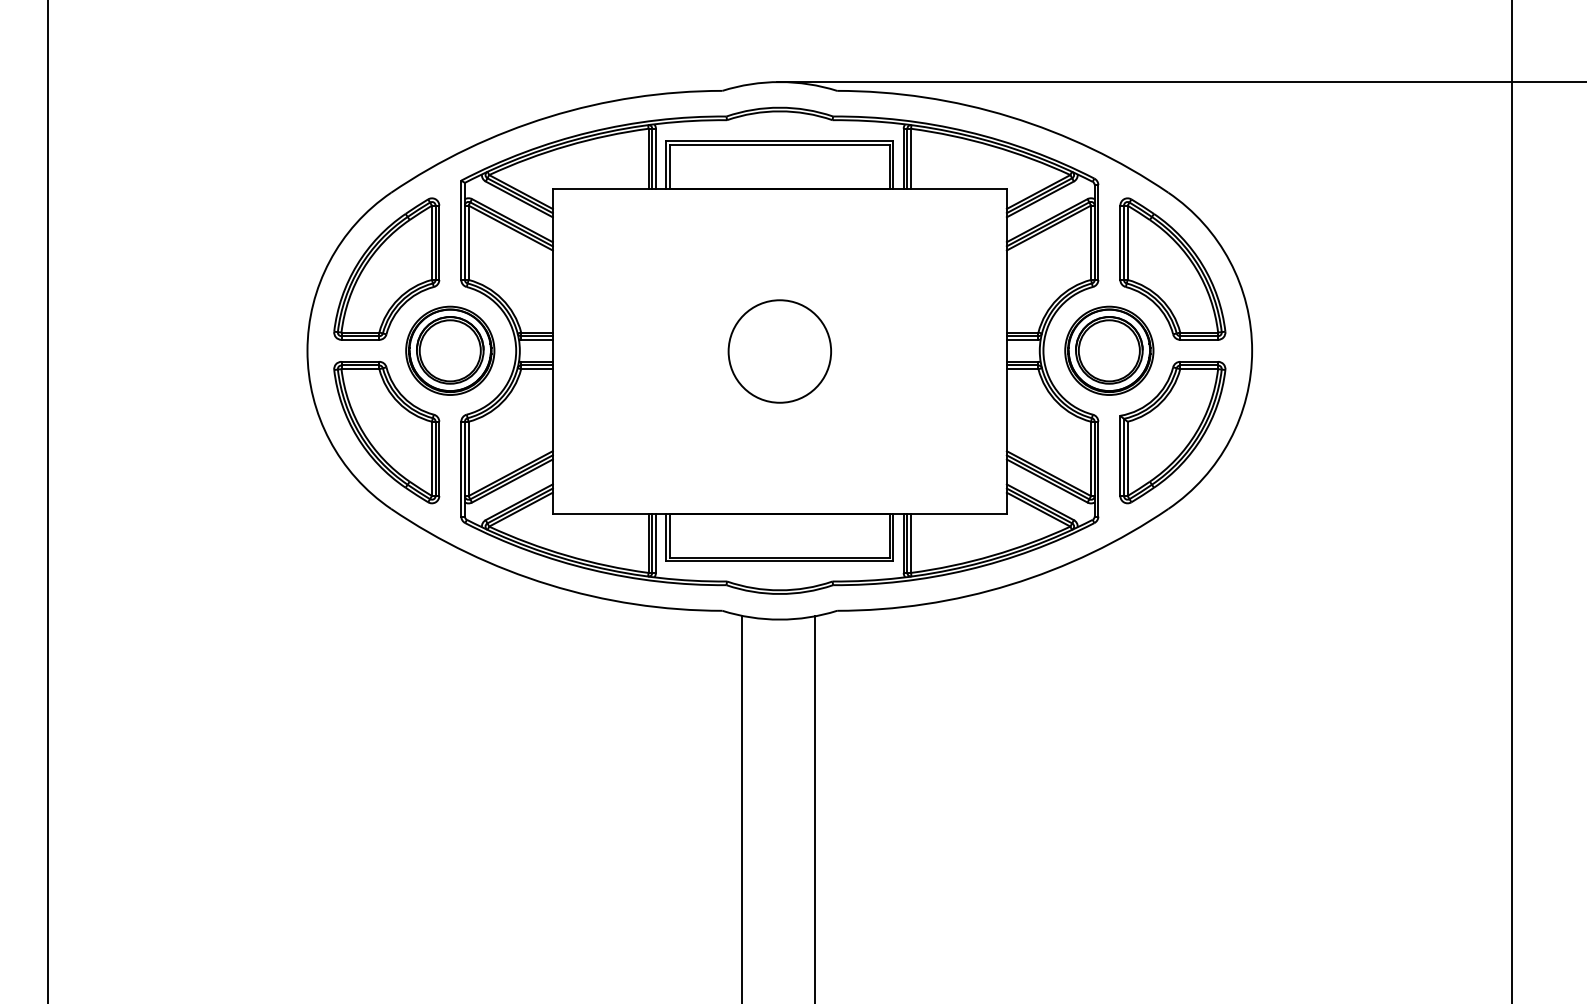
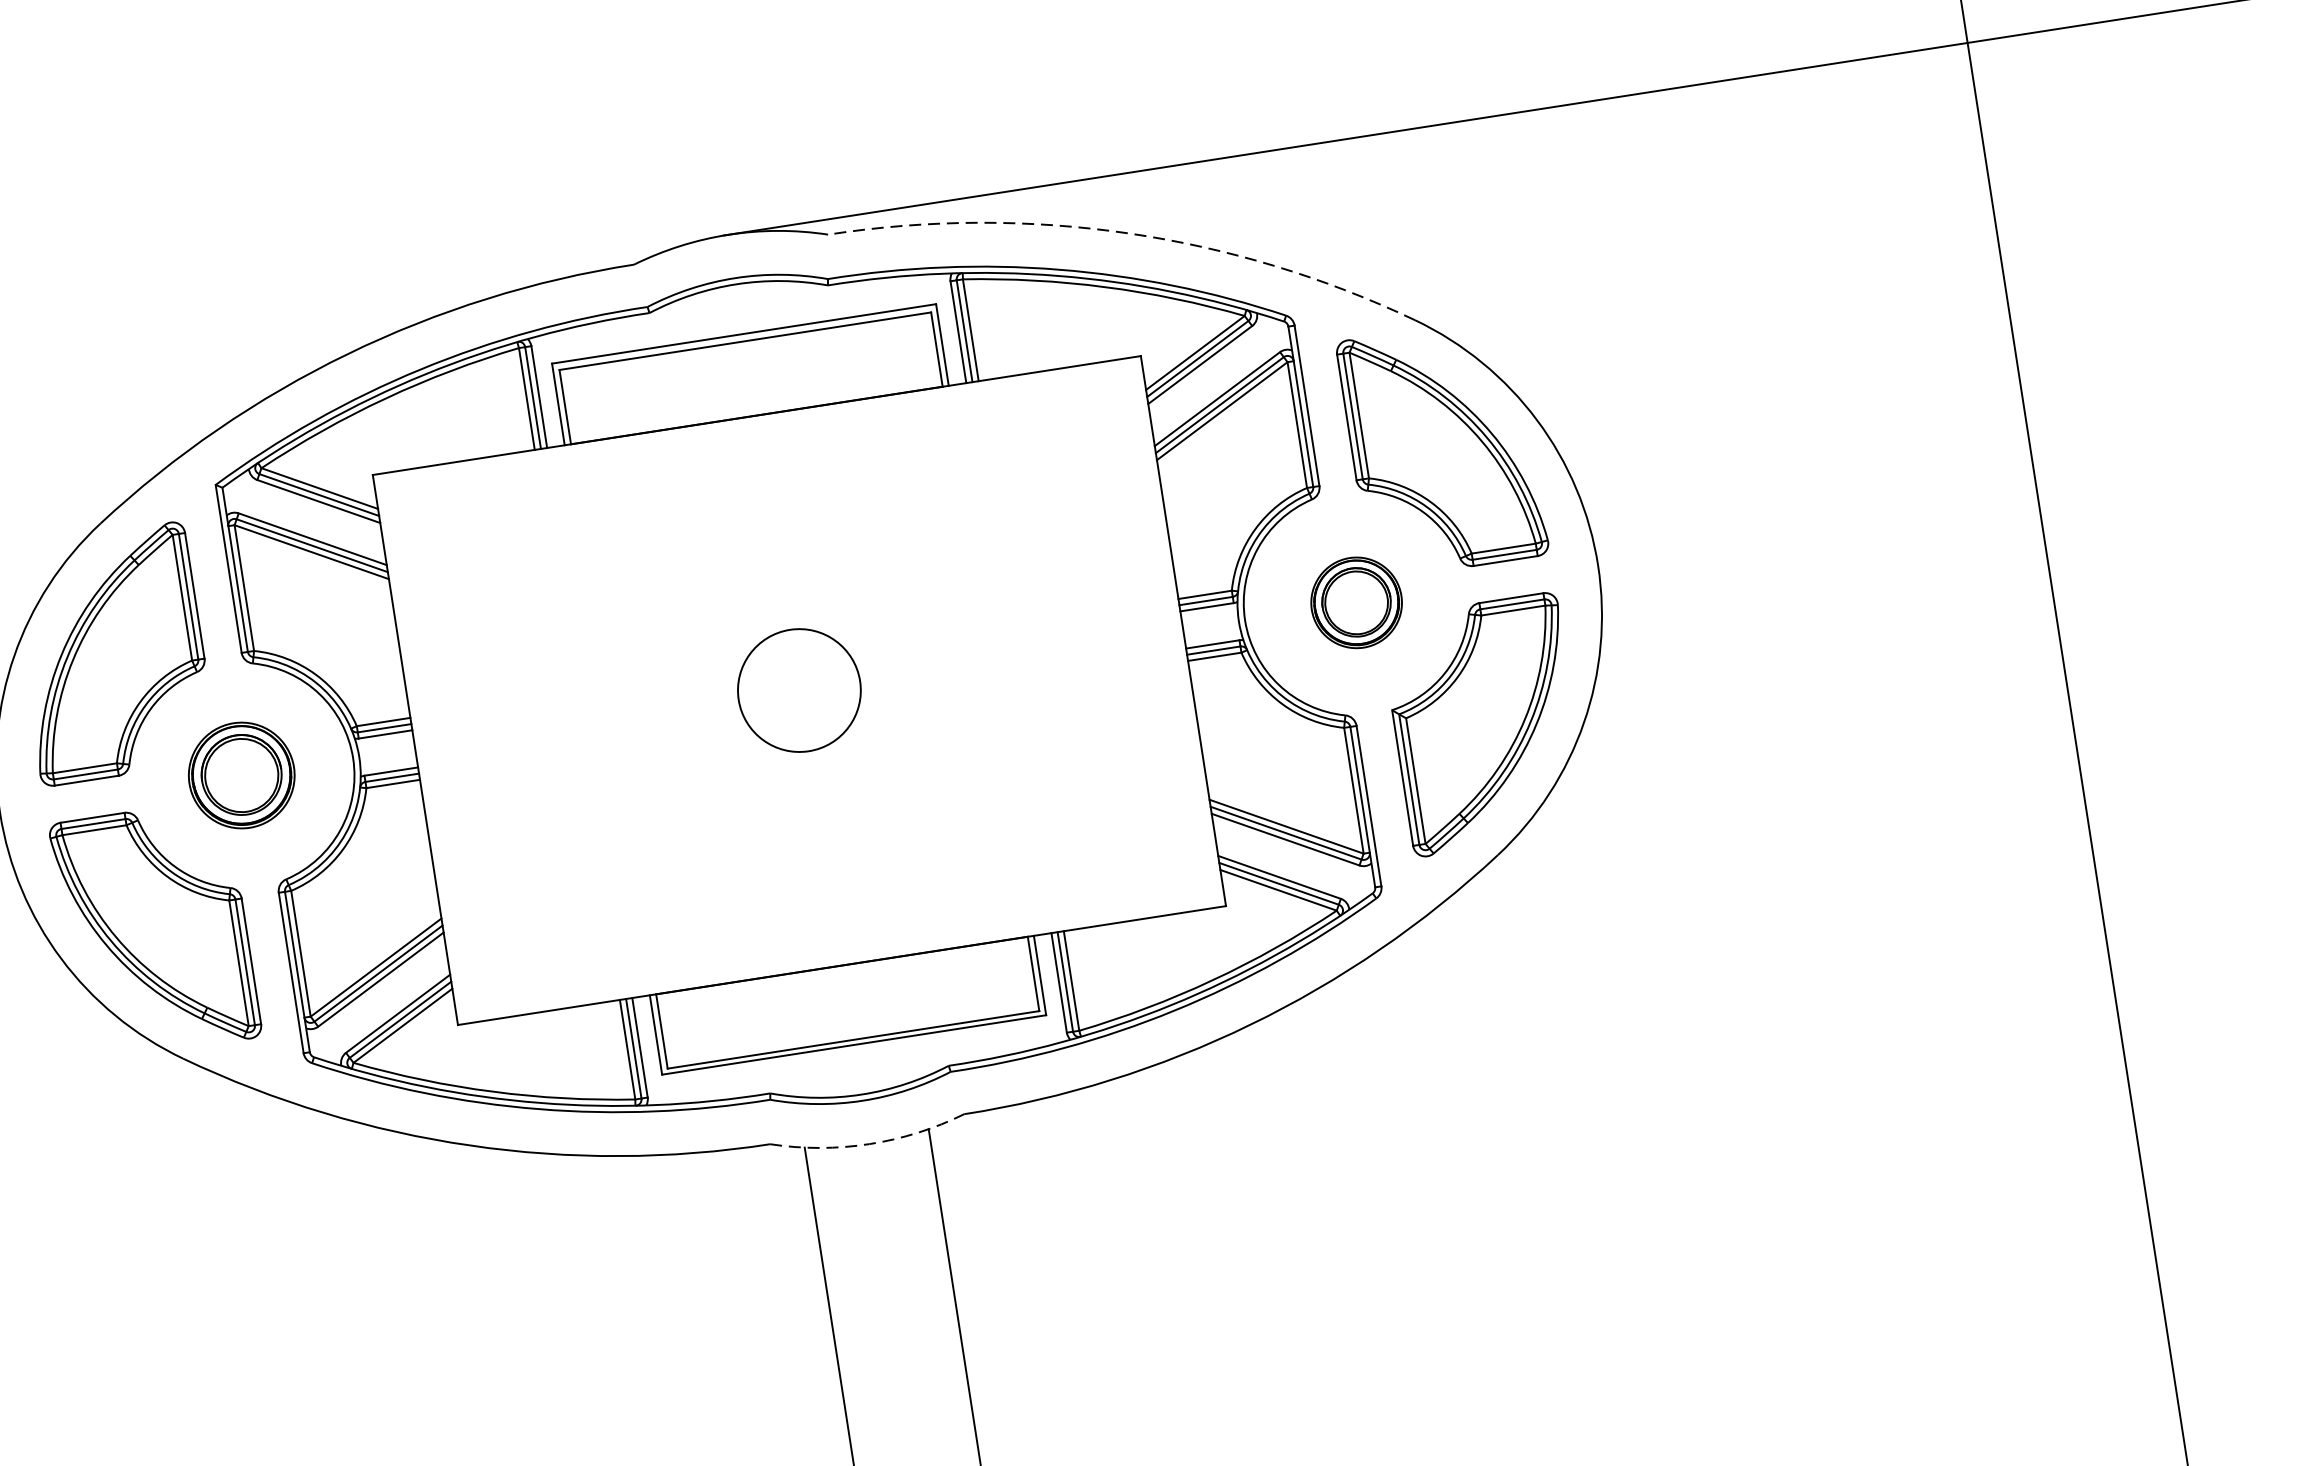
arc: (1010, 116) -> (1127, 232), solid -> dashed
part: (450, 350) -> (241, 775), size x0.7
part: (1109, 350) -> (1356, 602), size x0.6
circle: (779, 351) -> (798, 690), size x0.7
arc: (779, 619) -> (868, 1143), solid -> dashed

